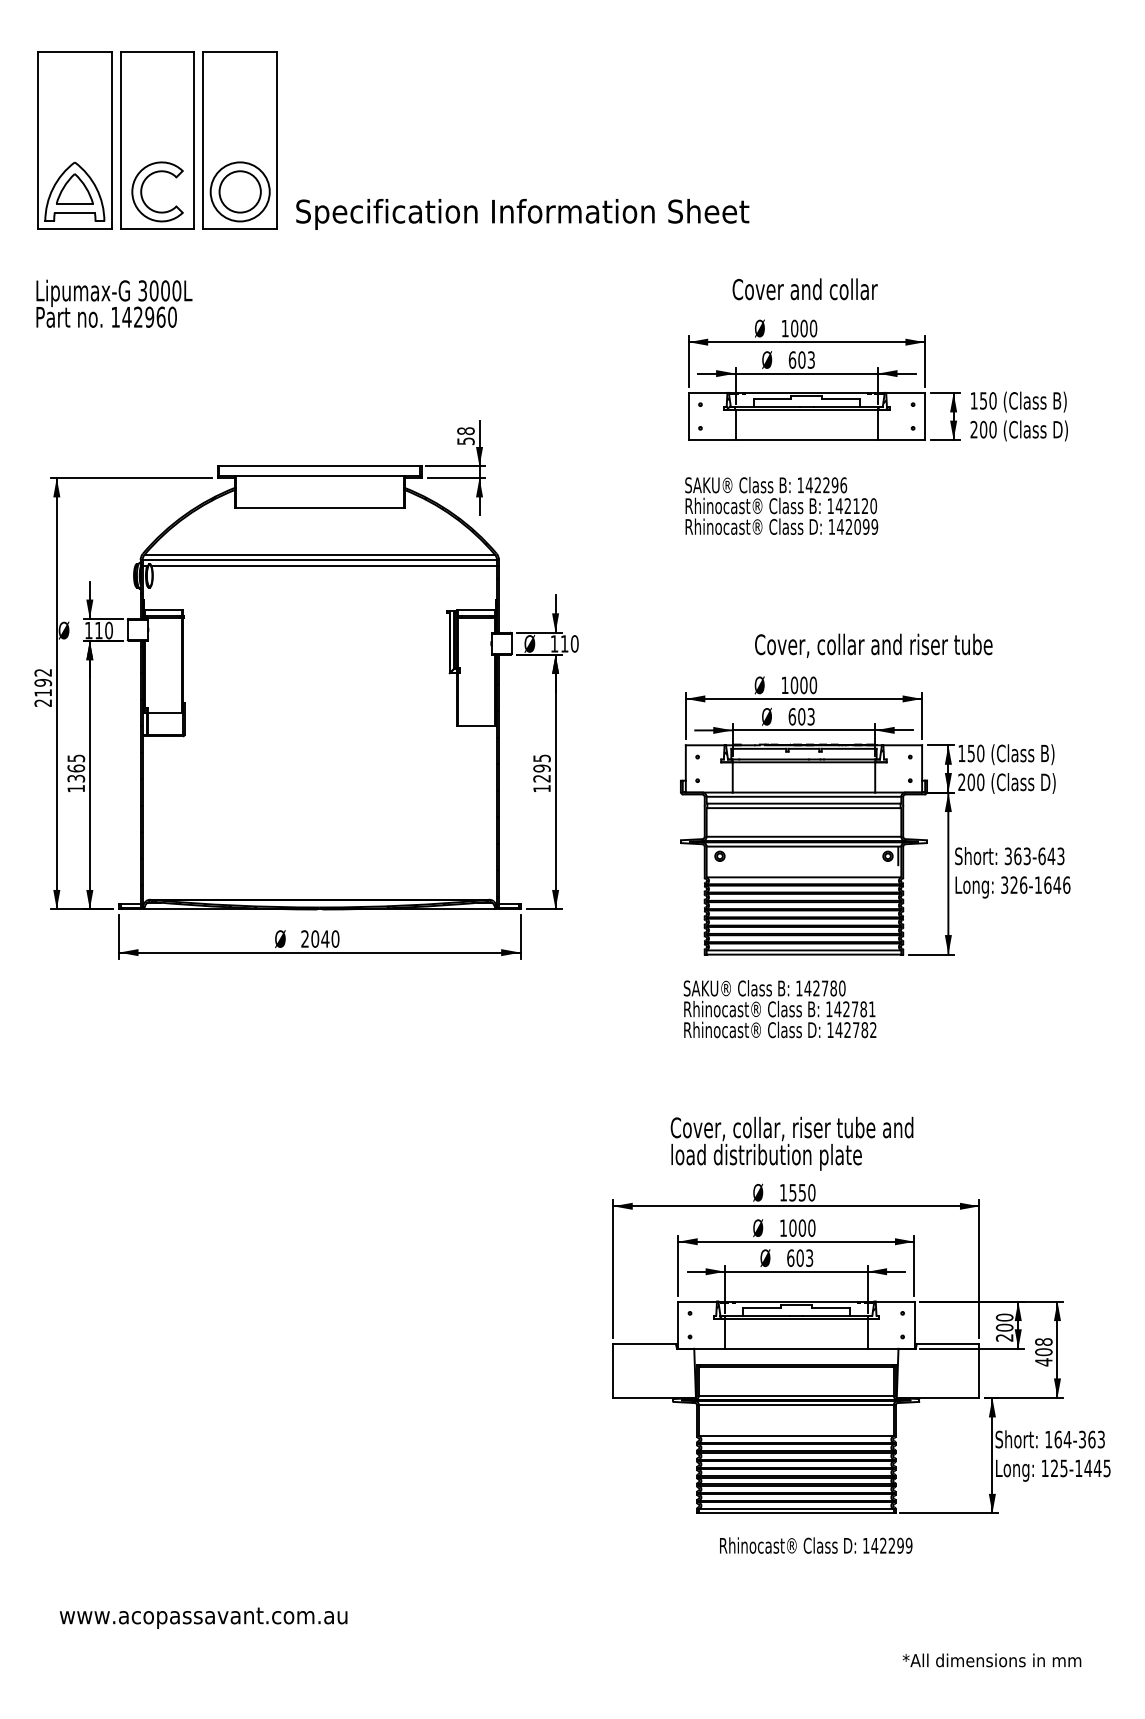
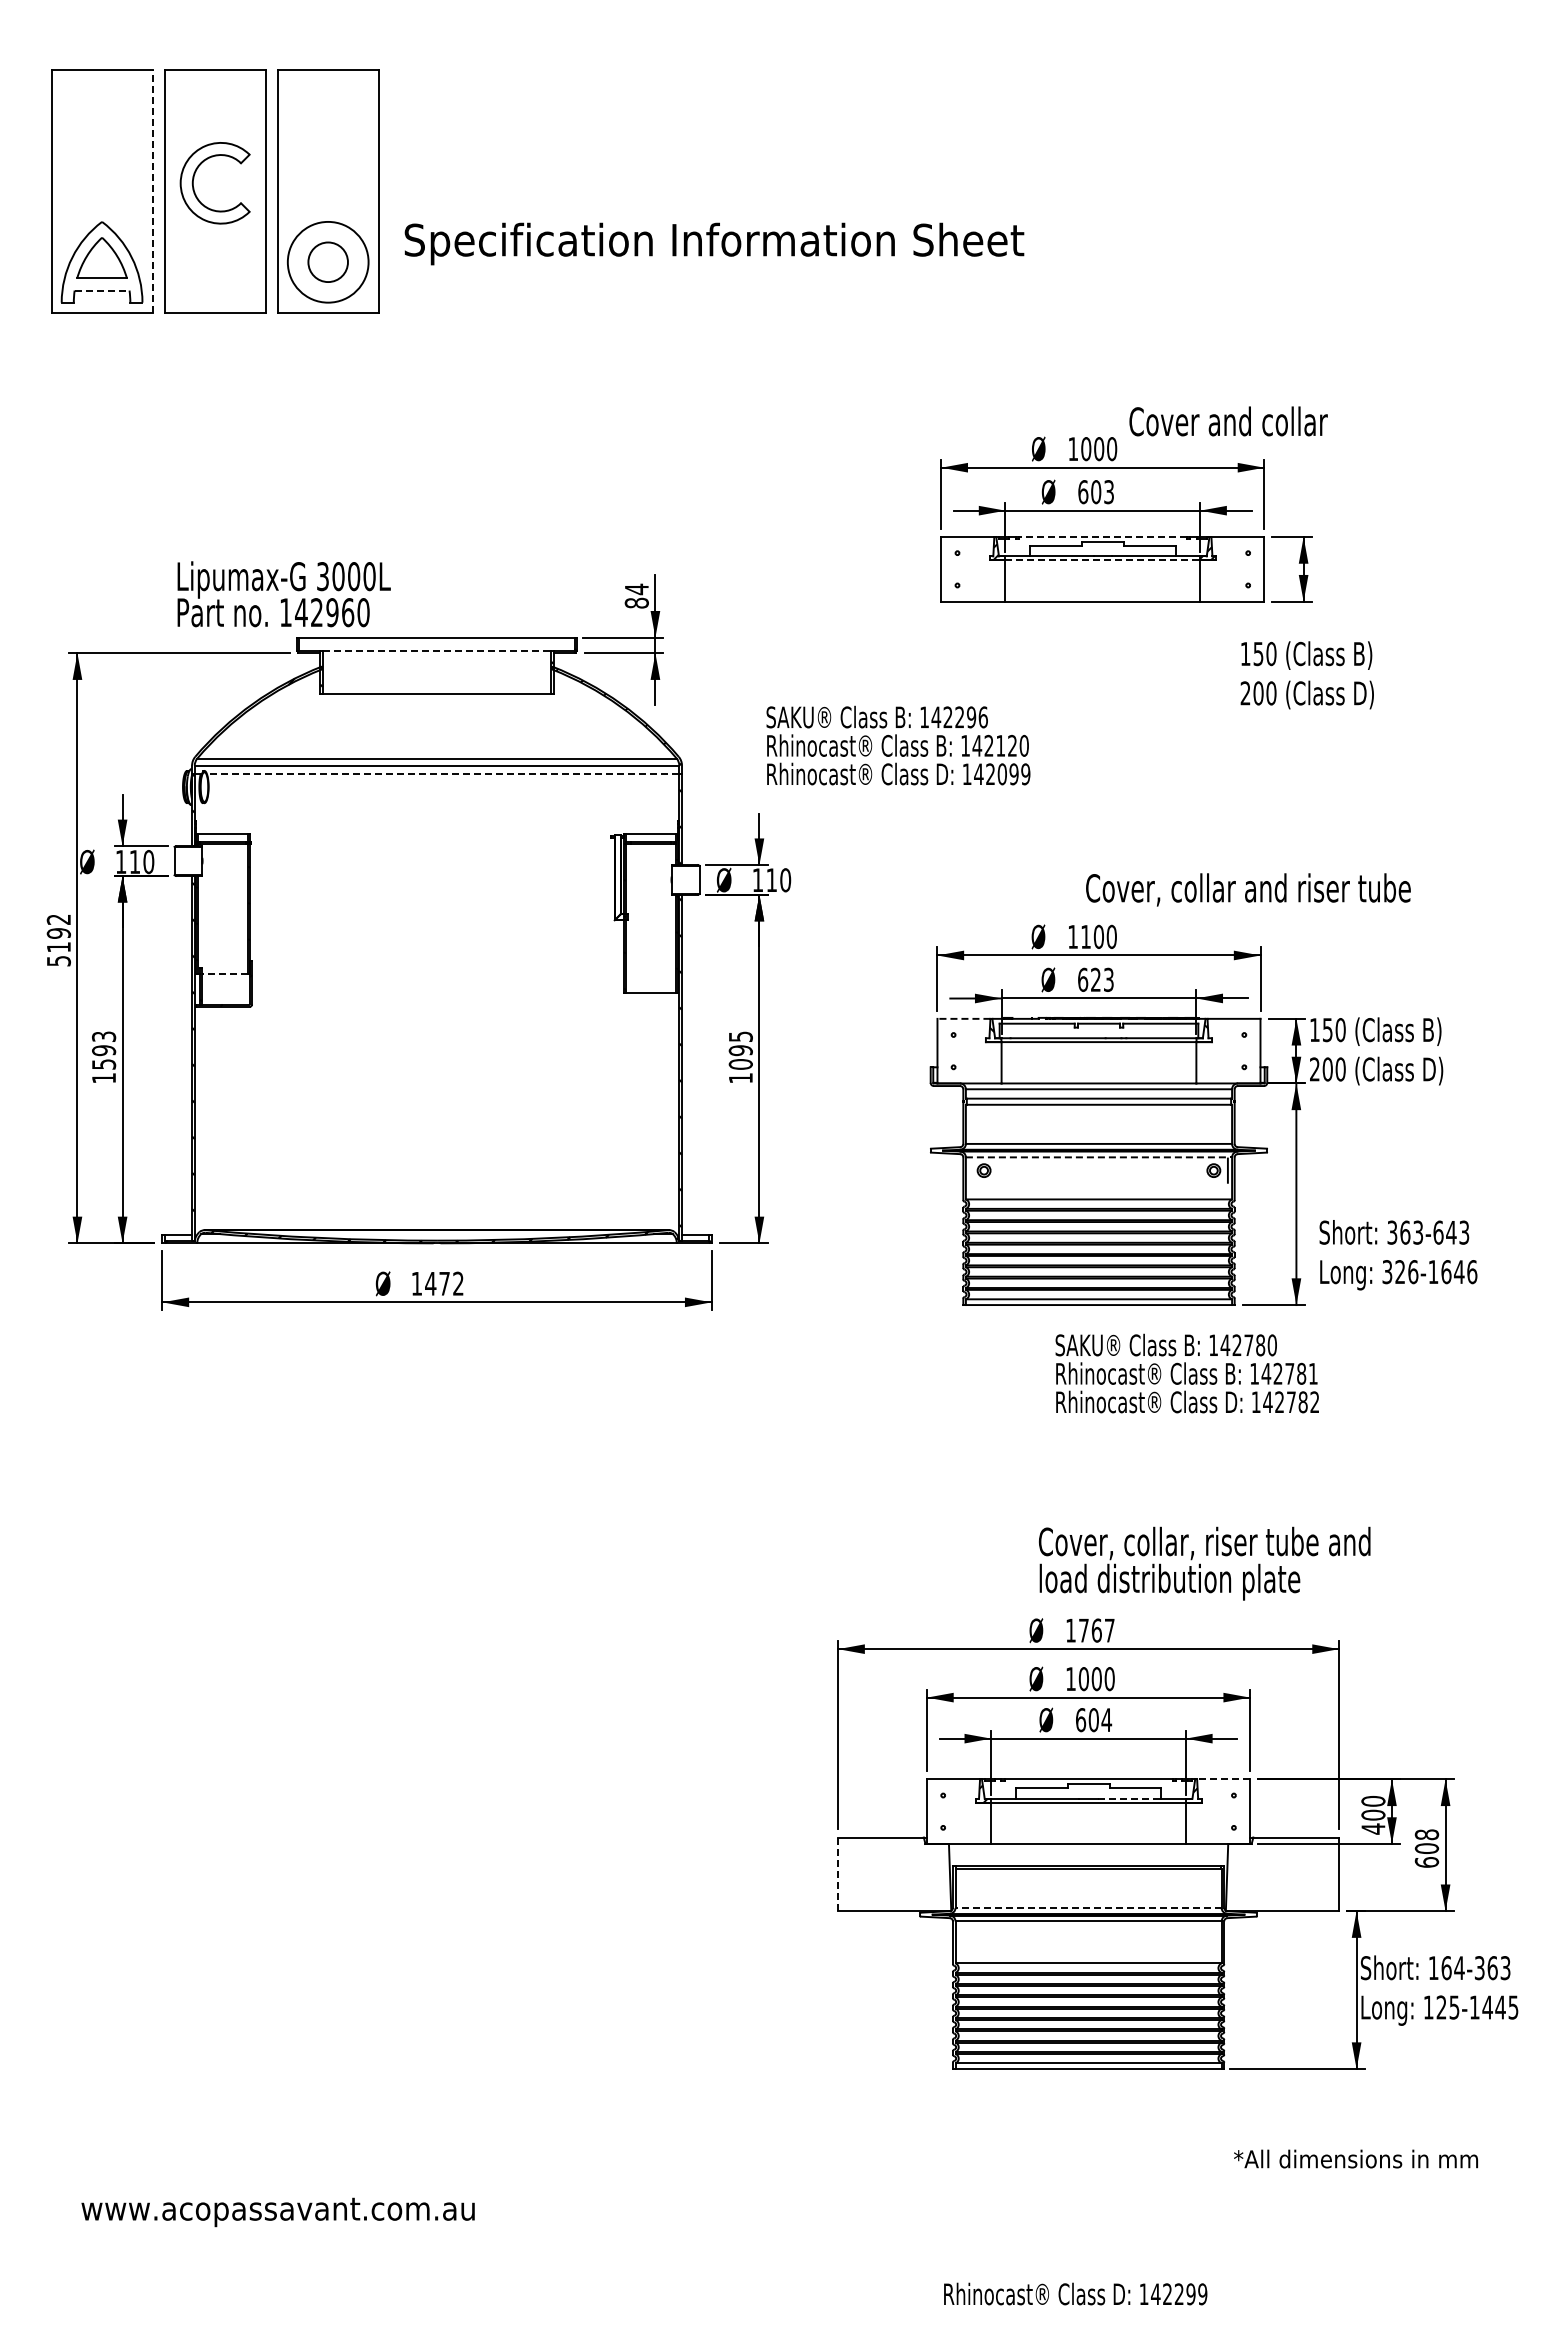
line: (111, 140) -> (152, 191), solid -> dashed
circle: (239, 192) -> (327, 262), size x0.7
part: (142, 195) -> (194, 187), moved
line: (75, 212) -> (102, 290), solid -> dashed
text: (522, 214) -> (714, 243), moved
text: (805, 289) -> (1228, 421), moved
text: (113, 304) -> (283, 594), moved
line: (806, 393) -> (1102, 537), solid -> dashed
line: (807, 410) -> (1103, 560), solid -> dashed
text: (1018, 416) -> (1306, 675), moved
text: (465, 435) -> (636, 595), 58 -> 84
line: (320, 476) -> (437, 651), solid -> dashed
text: (781, 505) -> (898, 745), moved
line: (323, 566) -> (442, 774), solid -> dashed
text: (873, 645) -> (1248, 889), moved
text: (794, 685) -> (1086, 936), 1000 -> 1100
text: (42, 703) -> (58, 961), 2192 -> 5192
line: (165, 712) -> (225, 974), solid -> dashed
text: (801, 716) -> (1095, 979), 603 -> 623
line: (704, 745) -> (963, 1018), solid -> dashed
text: (75, 768) -> (103, 1050), 1365 -> 1593
text: (541, 778) -> (740, 1064), 1295 -> 1095
line: (804, 846) -> (1099, 1157), solid -> dashed
text: (1012, 873) -> (1398, 1255), moved
text: (320, 938) -> (437, 1283), 2040 -> 1472
text: (779, 1009) -> (1186, 1373), moved
text: (791, 1143) -> (1204, 1563), moved
text: (802, 1192) -> (1096, 1630), 1550 -> 1767
text: (809, 1258) -> (1106, 1720), 603 -> 604
line: (895, 1301) -> (1223, 1779), solid -> dashed
line: (826, 1315) -> (1129, 1798), solid -> dashed
text: (1004, 1337) -> (1373, 1828), 200 -> 400
text: (1043, 1362) -> (1426, 1862), 408 -> 608
line: (613, 1371) -> (838, 1874), solid -> dashed
line: (796, 1395) -> (1088, 1907), solid -> dashed
text: (816, 1545) -> (1075, 2293), moved
text: (991, 1660) -> (1355, 2158), moved

